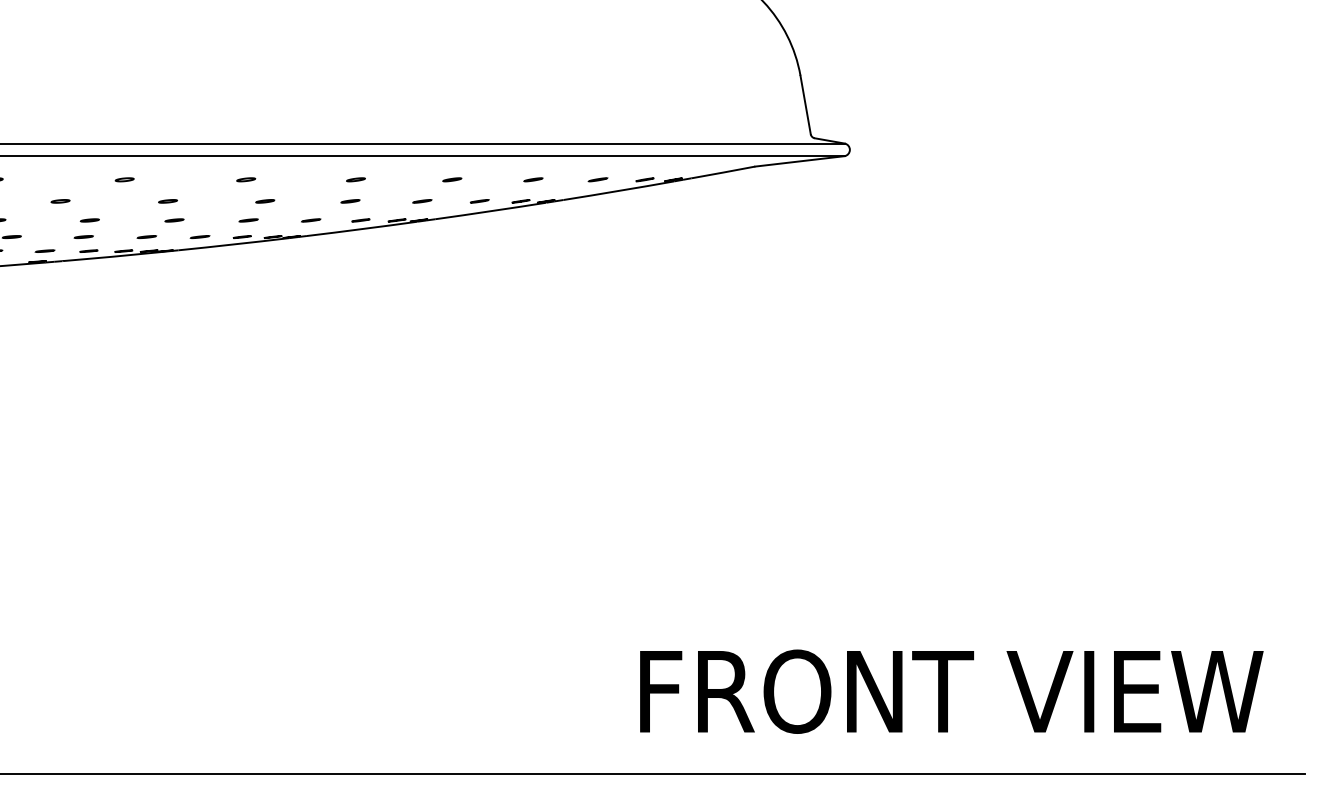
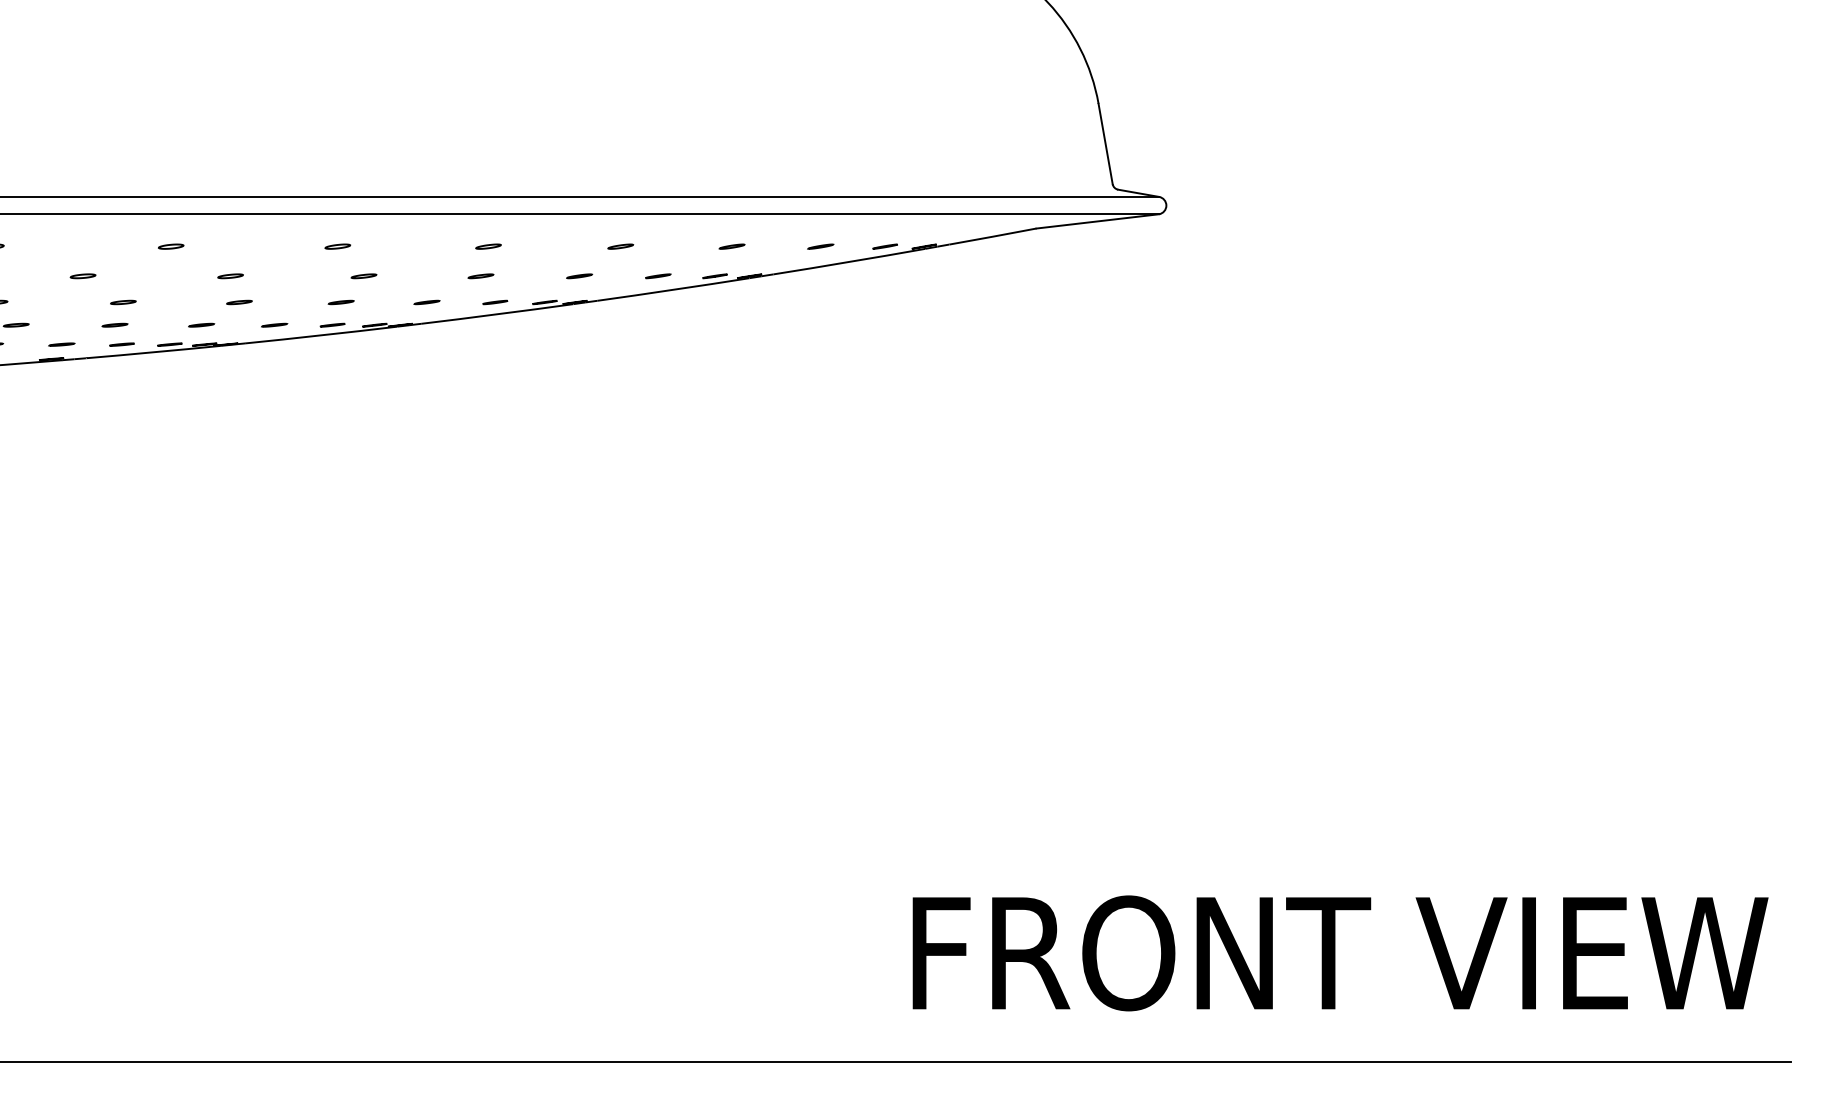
text: (951, 691) -> (1340, 953), moved

